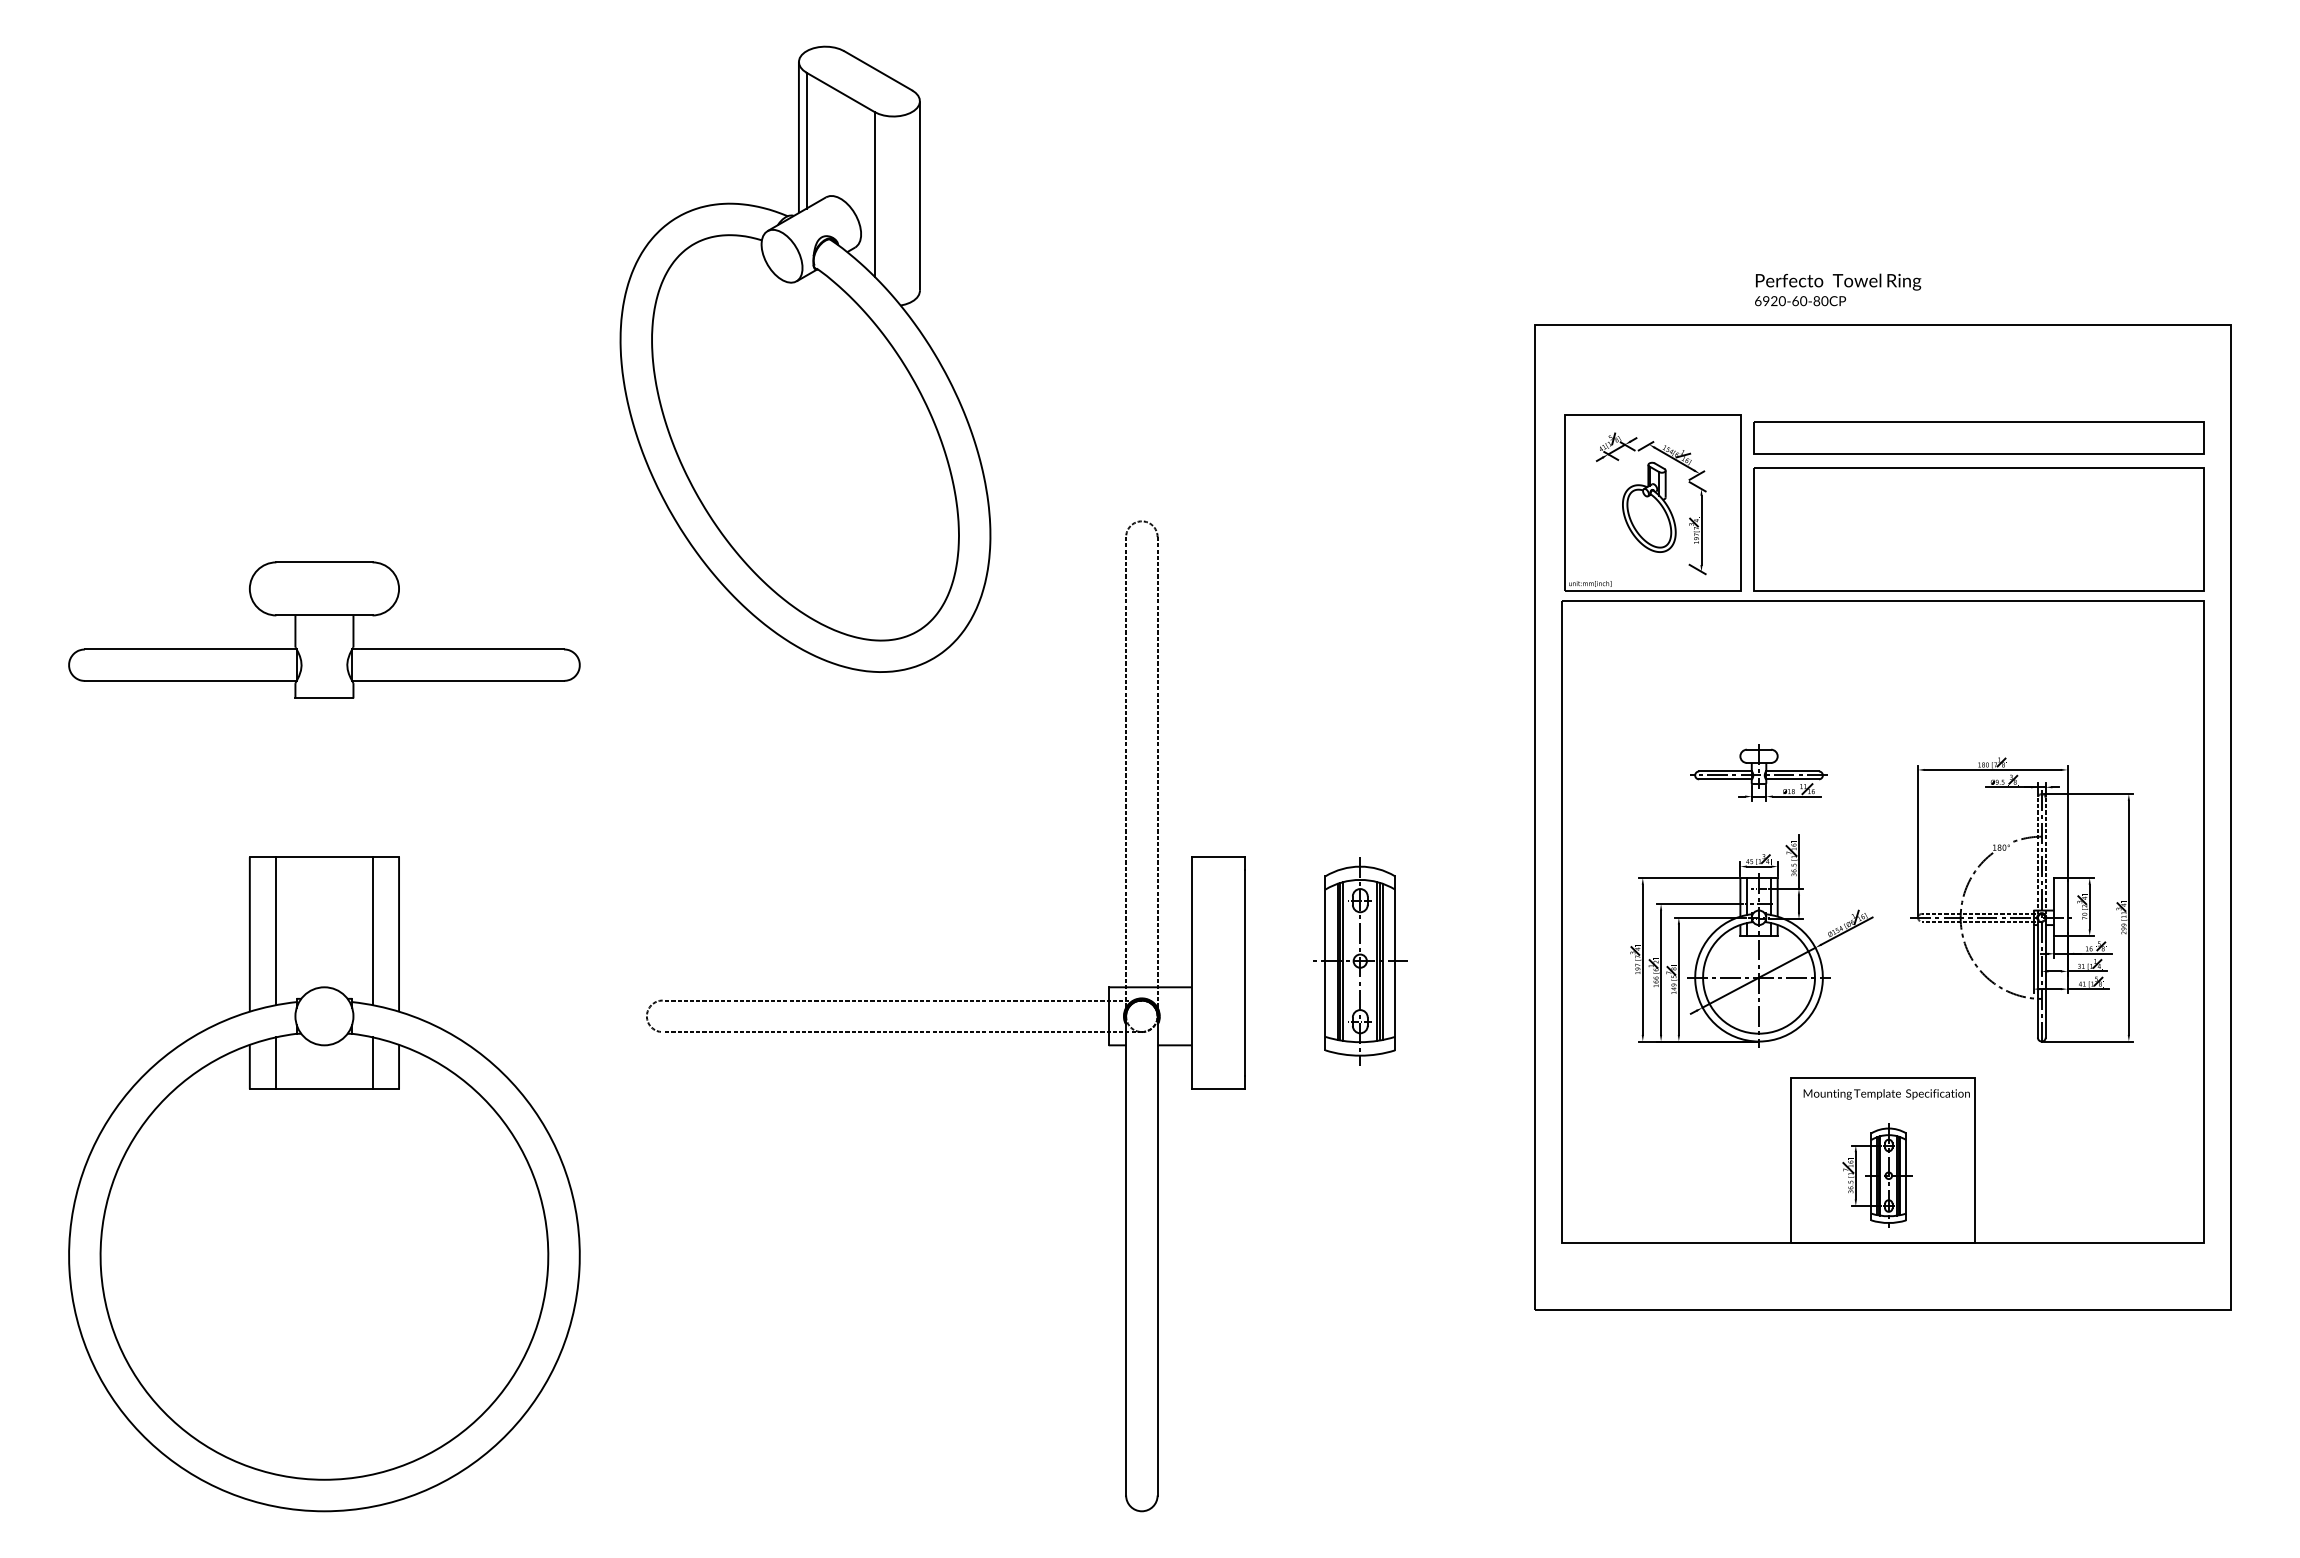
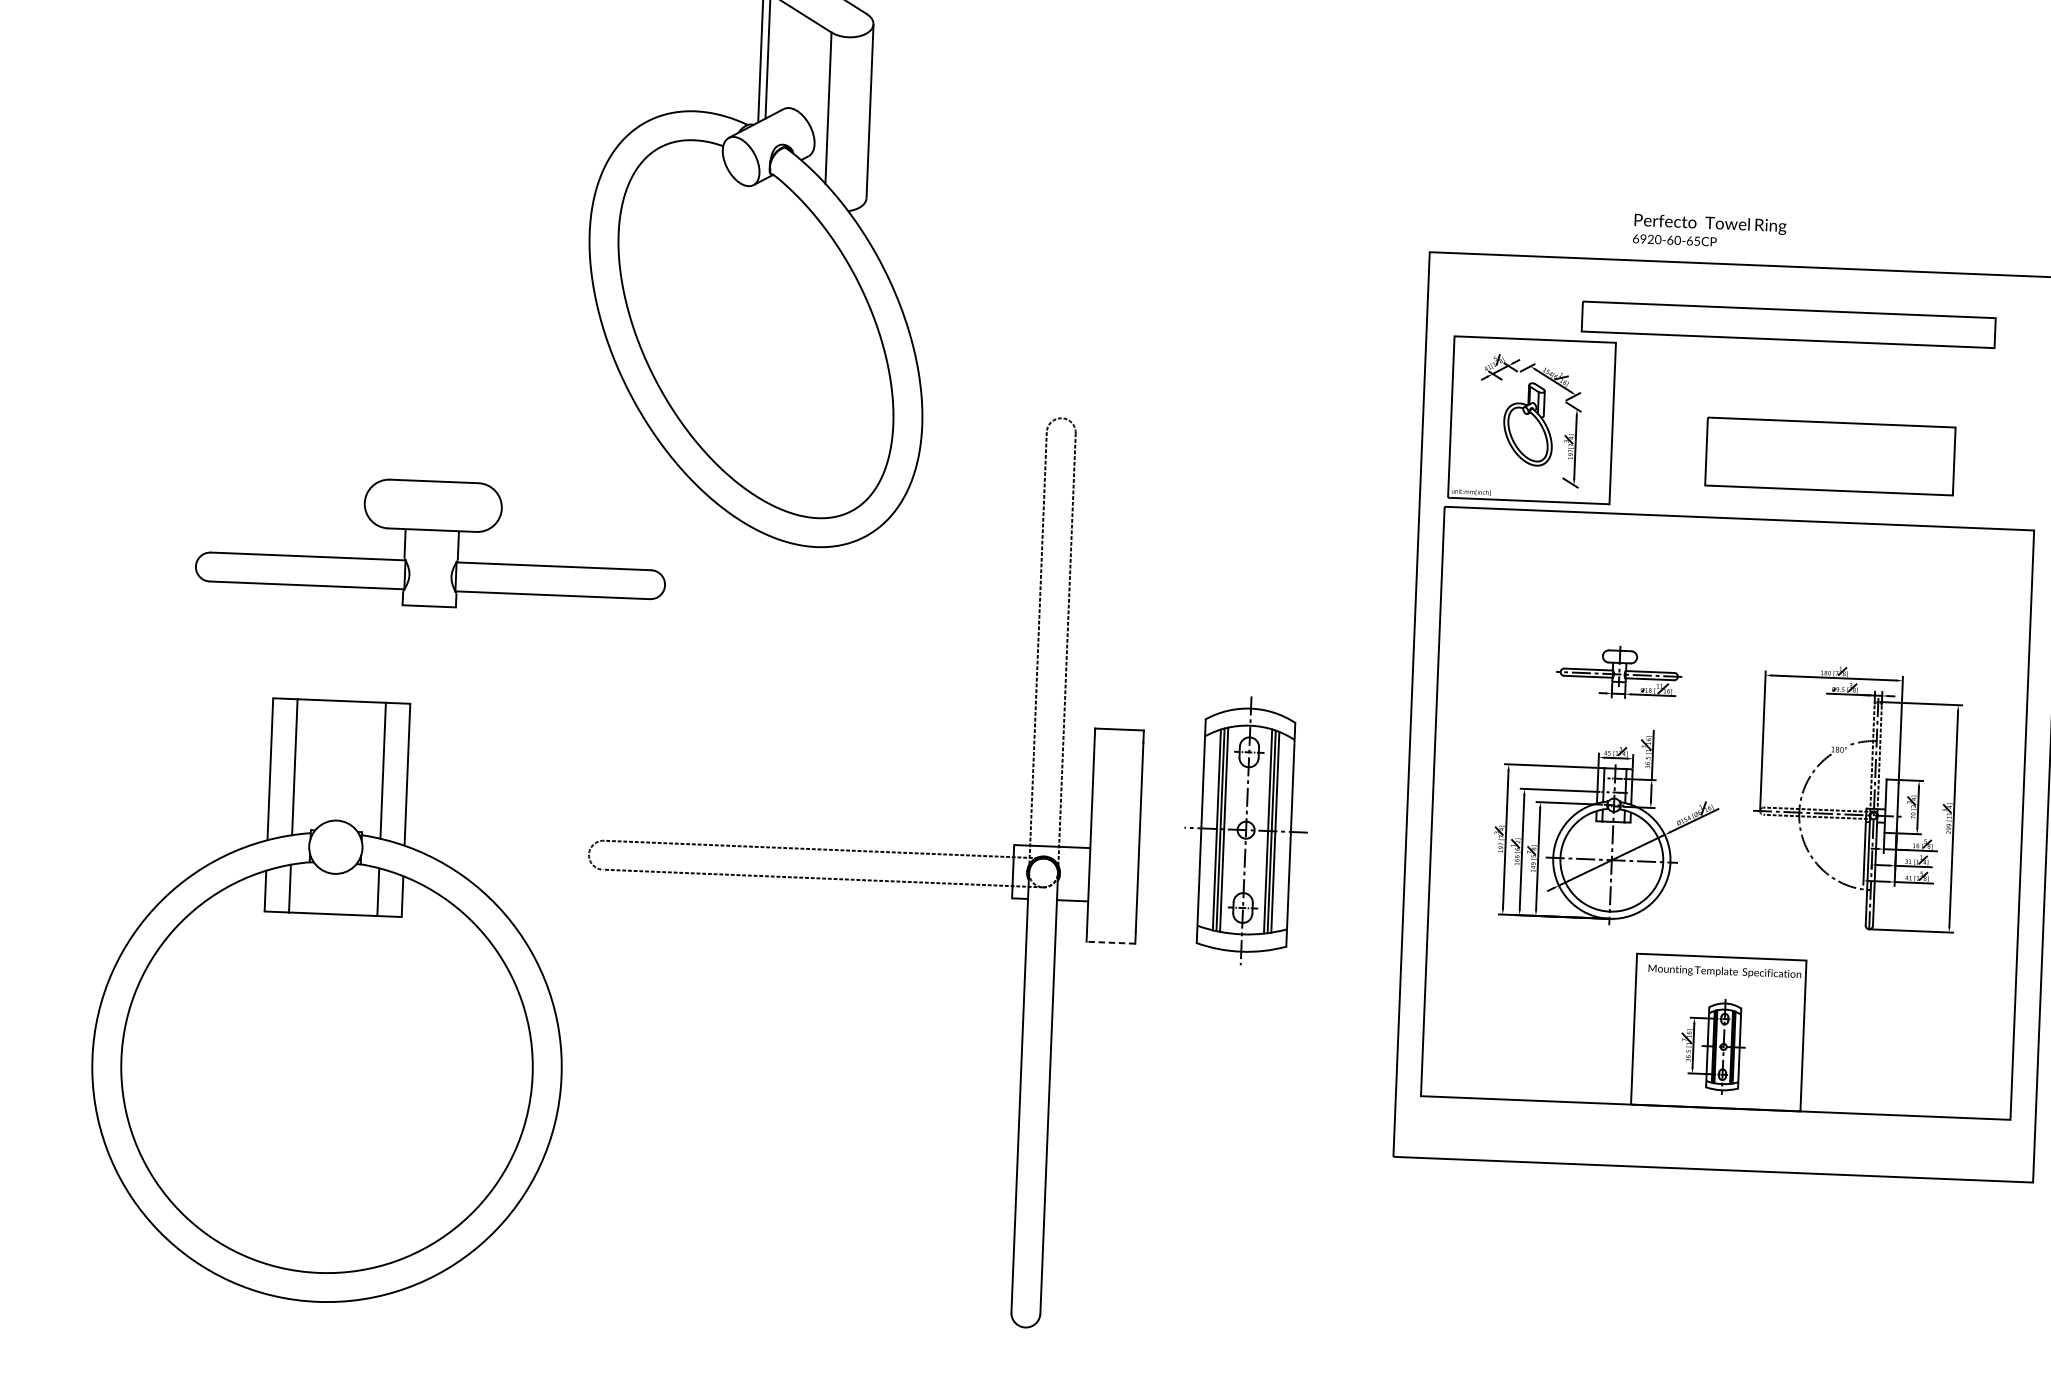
text: (1820, 301) -> (1693, 241), 6920-60-80CP -> 6920-60-65CP
part: (1978, 437) -> (1788, 324), moved
part: (1978, 529) -> (1829, 456), size x0.6
part: (324, 629) -> (431, 543), moved
part: (1360, 961) -> (1246, 830), size x1.4
line: (1218, 1089) -> (1111, 942), solid -> dashed
part: (324, 1184) -> (329, 1001), moved

